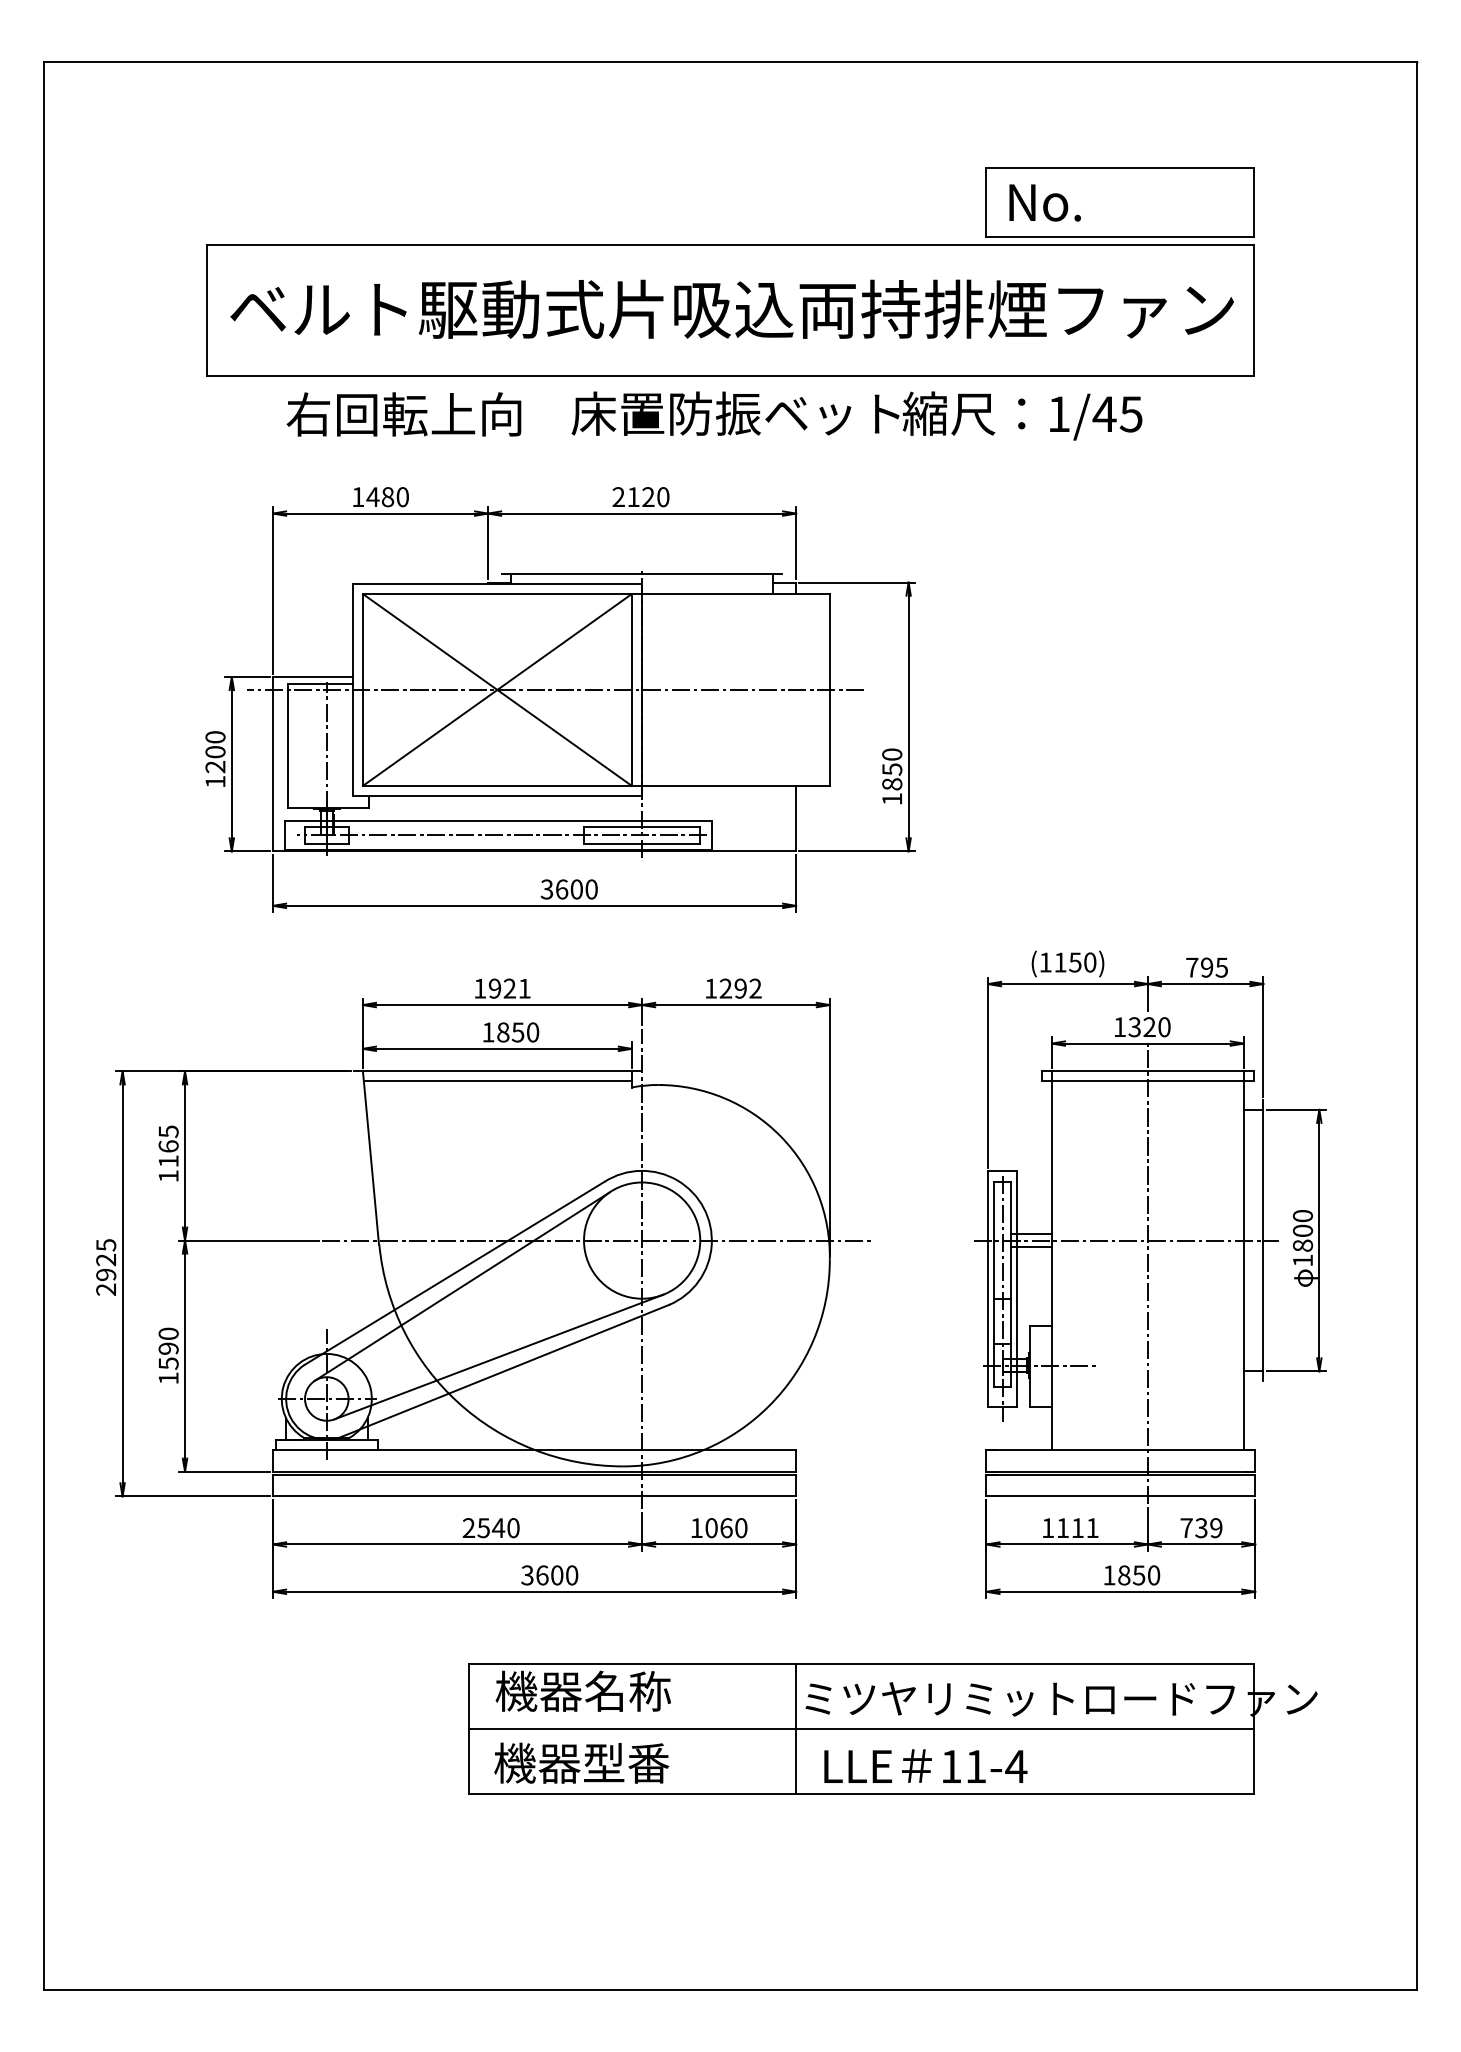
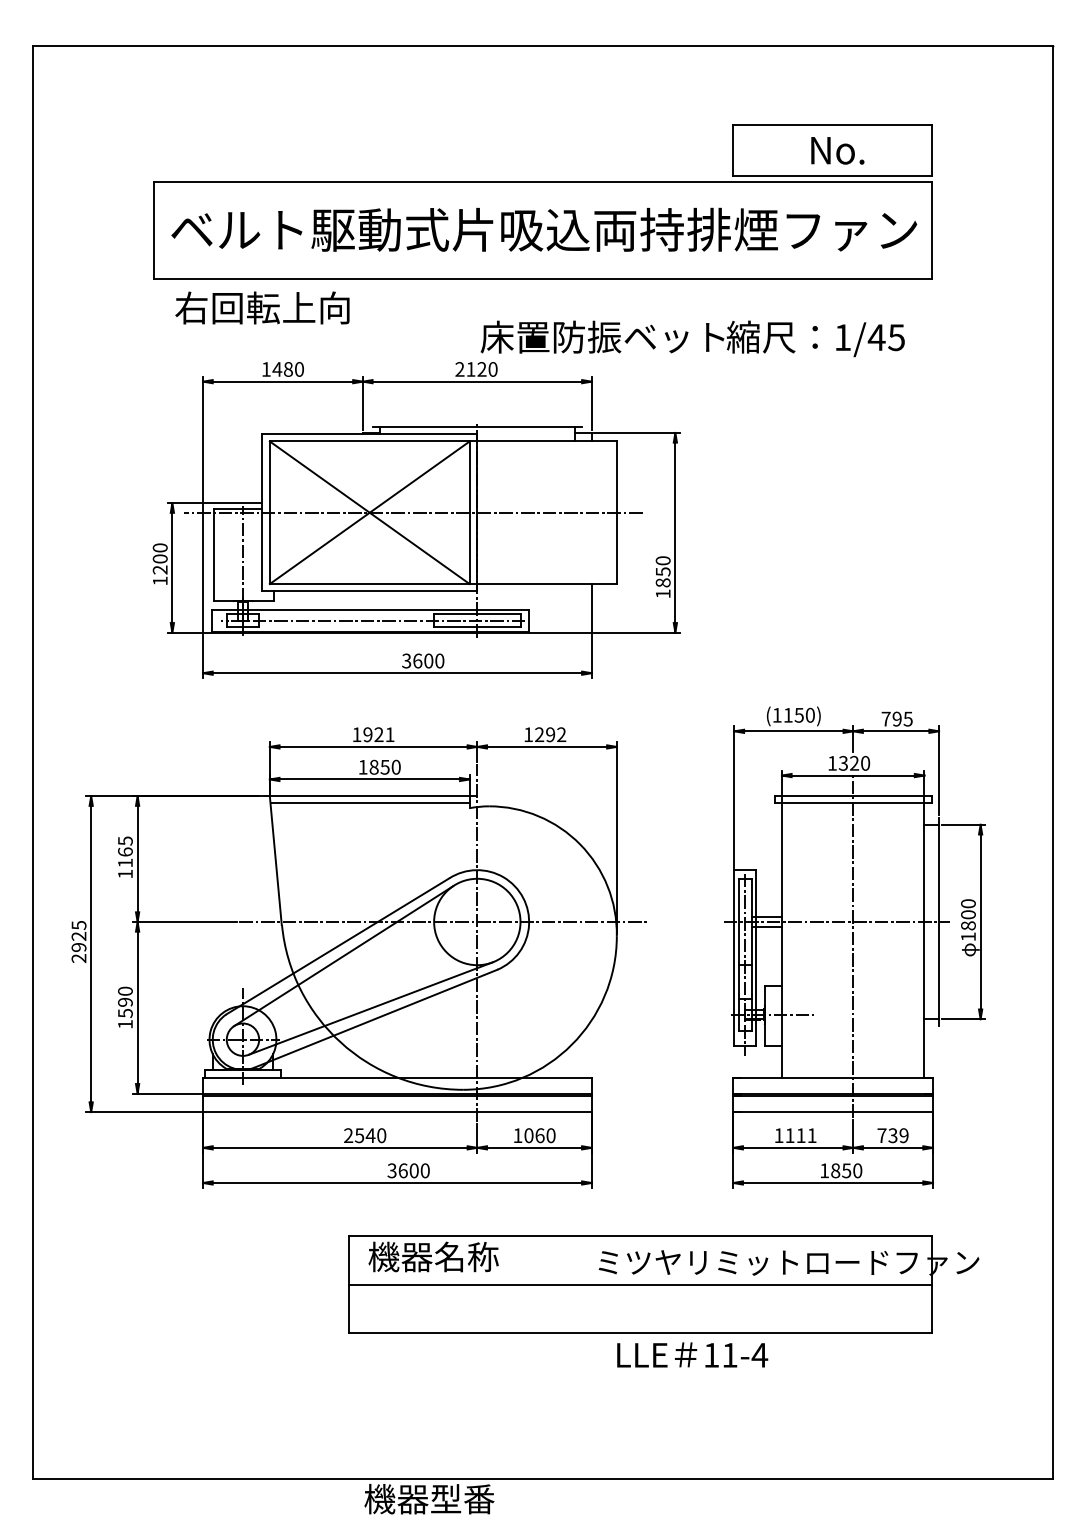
text: (1044, 202) -> (837, 150), moved
text: (403, 414) -> (262, 308), moved
text: (856, 415) -> (692, 338), moved
line: (795, 1728) -> (591, 1284), removed
text: (581, 1762) -> (429, 1498), moved
text: (925, 1765) -> (692, 1354), moved

